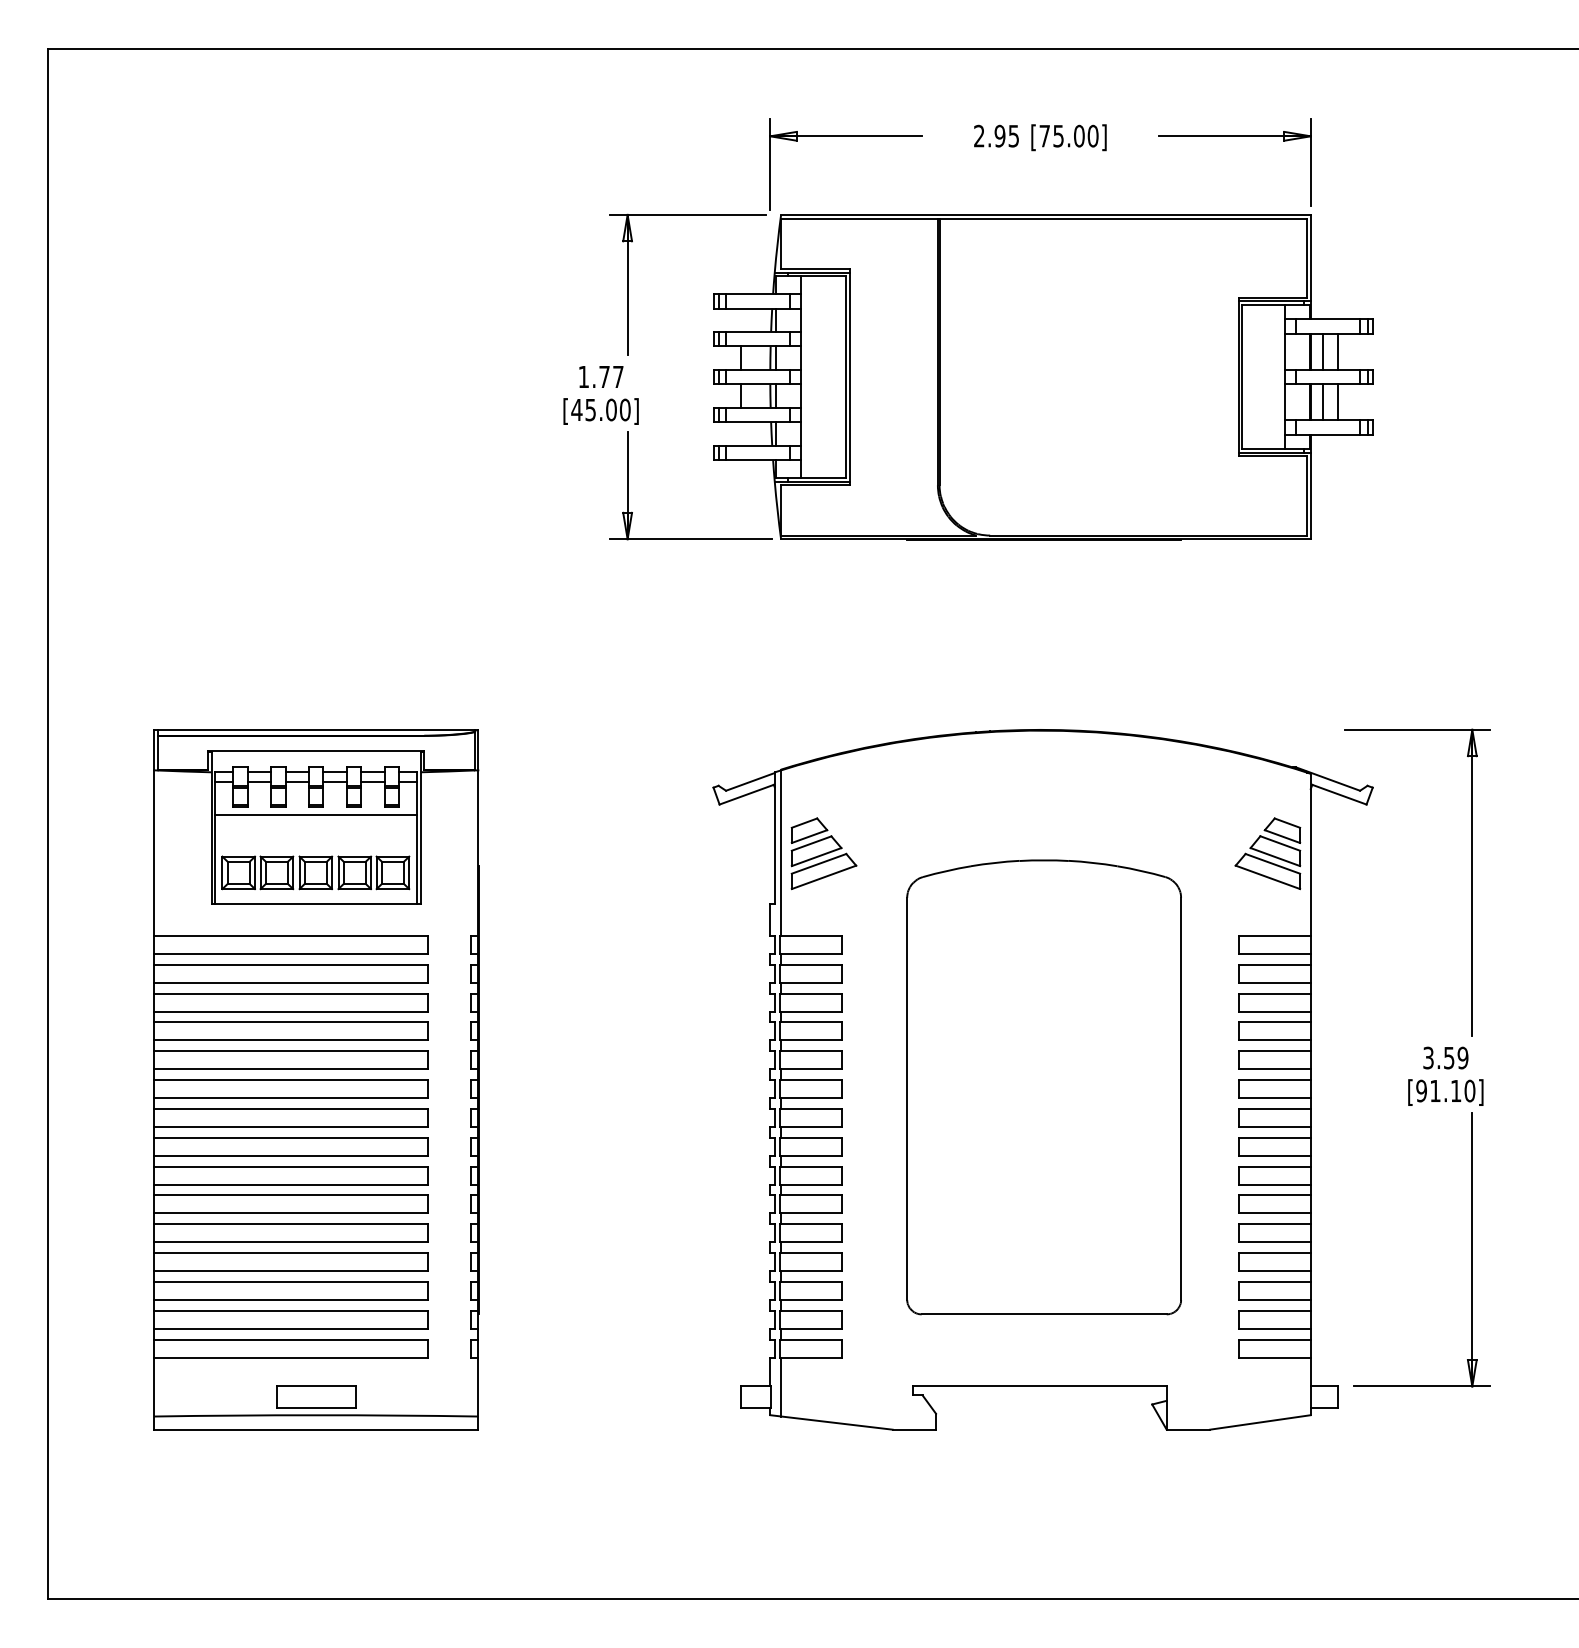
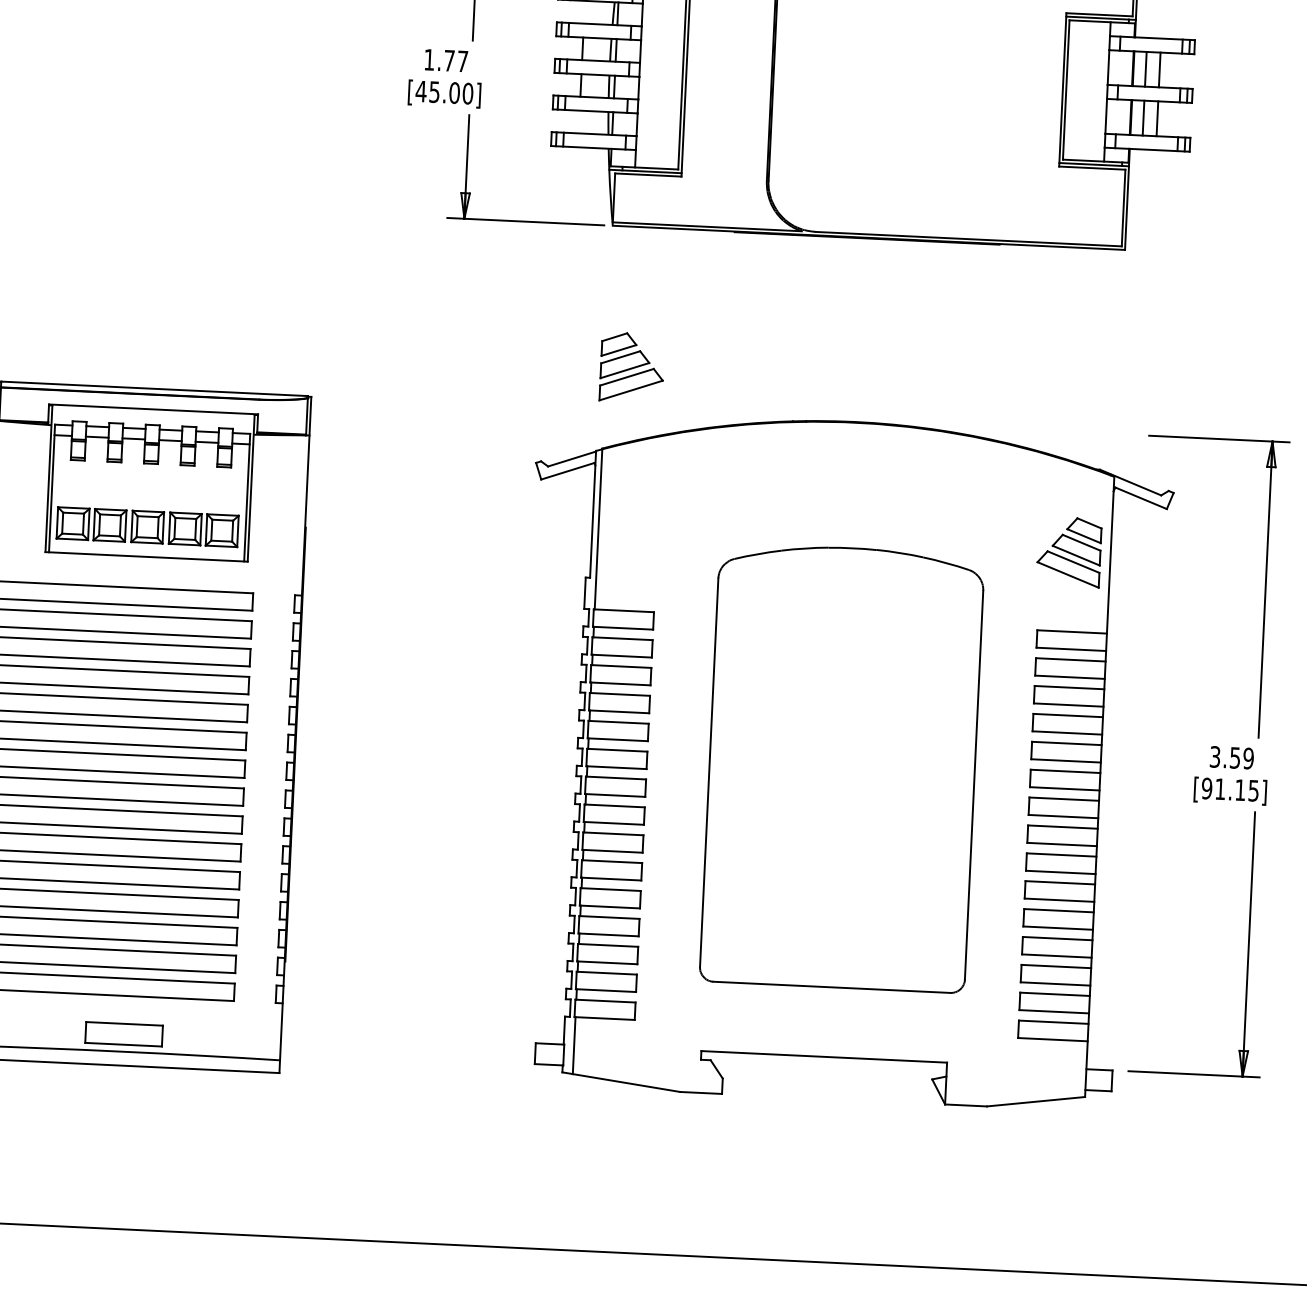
line: (316, 814) -> (150, 470), removed
part: (823, 853) -> (631, 367), moved
text: (1469, 1090) -> (1253, 790), [91.10] -> [91.15]

